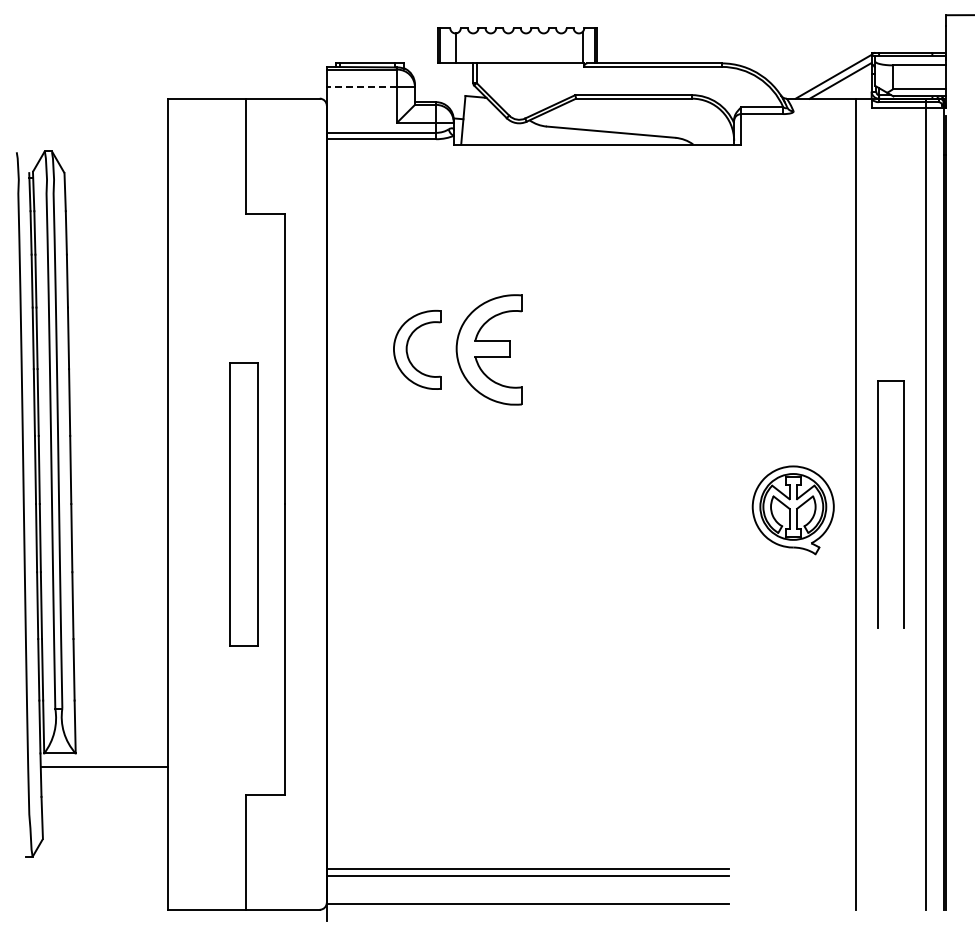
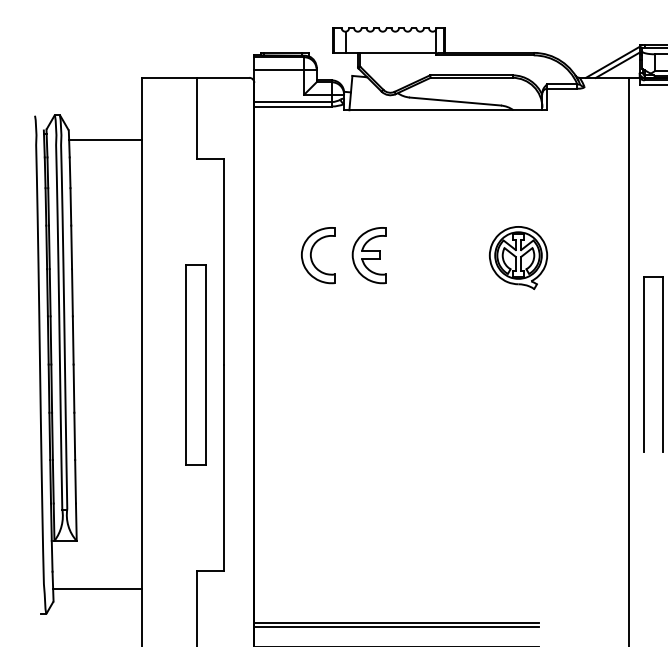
line: (361, 87) -> (278, 69), dashed -> solid
line: (116, 186) -> (105, 139), added
part: (488, 349) -> (368, 255), size x0.71
part: (792, 510) -> (517, 258), moved
line: (105, 767) -> (97, 589), moved

